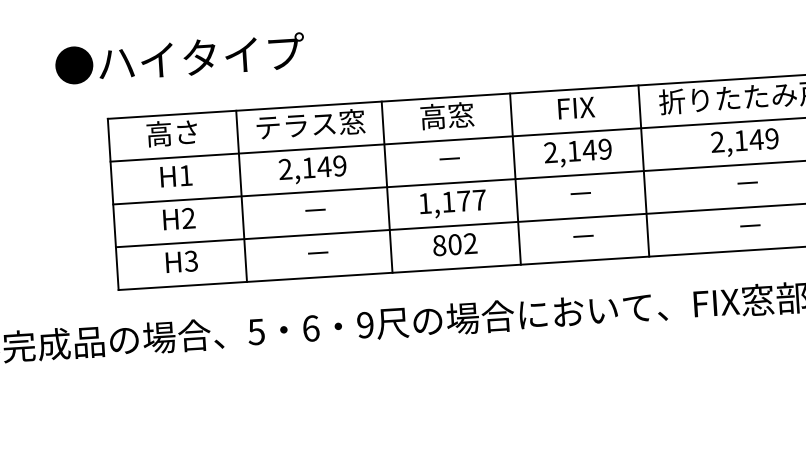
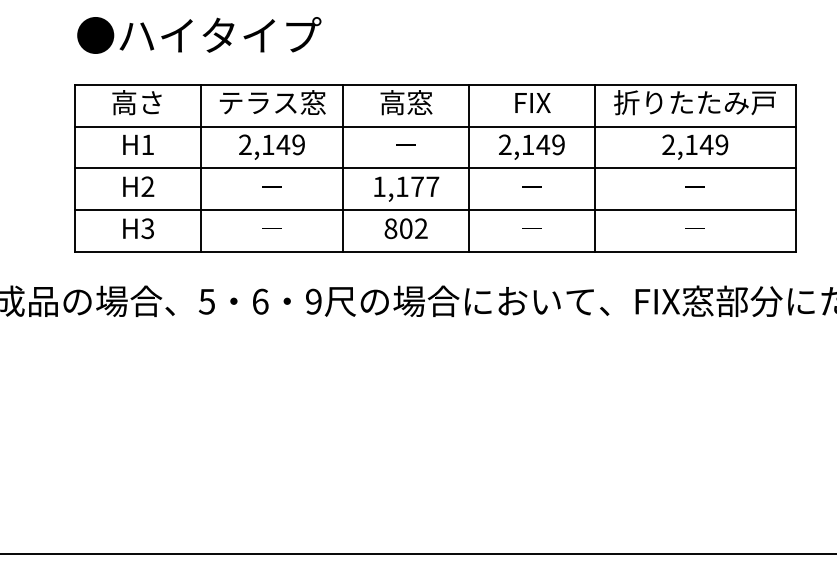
text: (180, 58) -> (199, 35), moved

